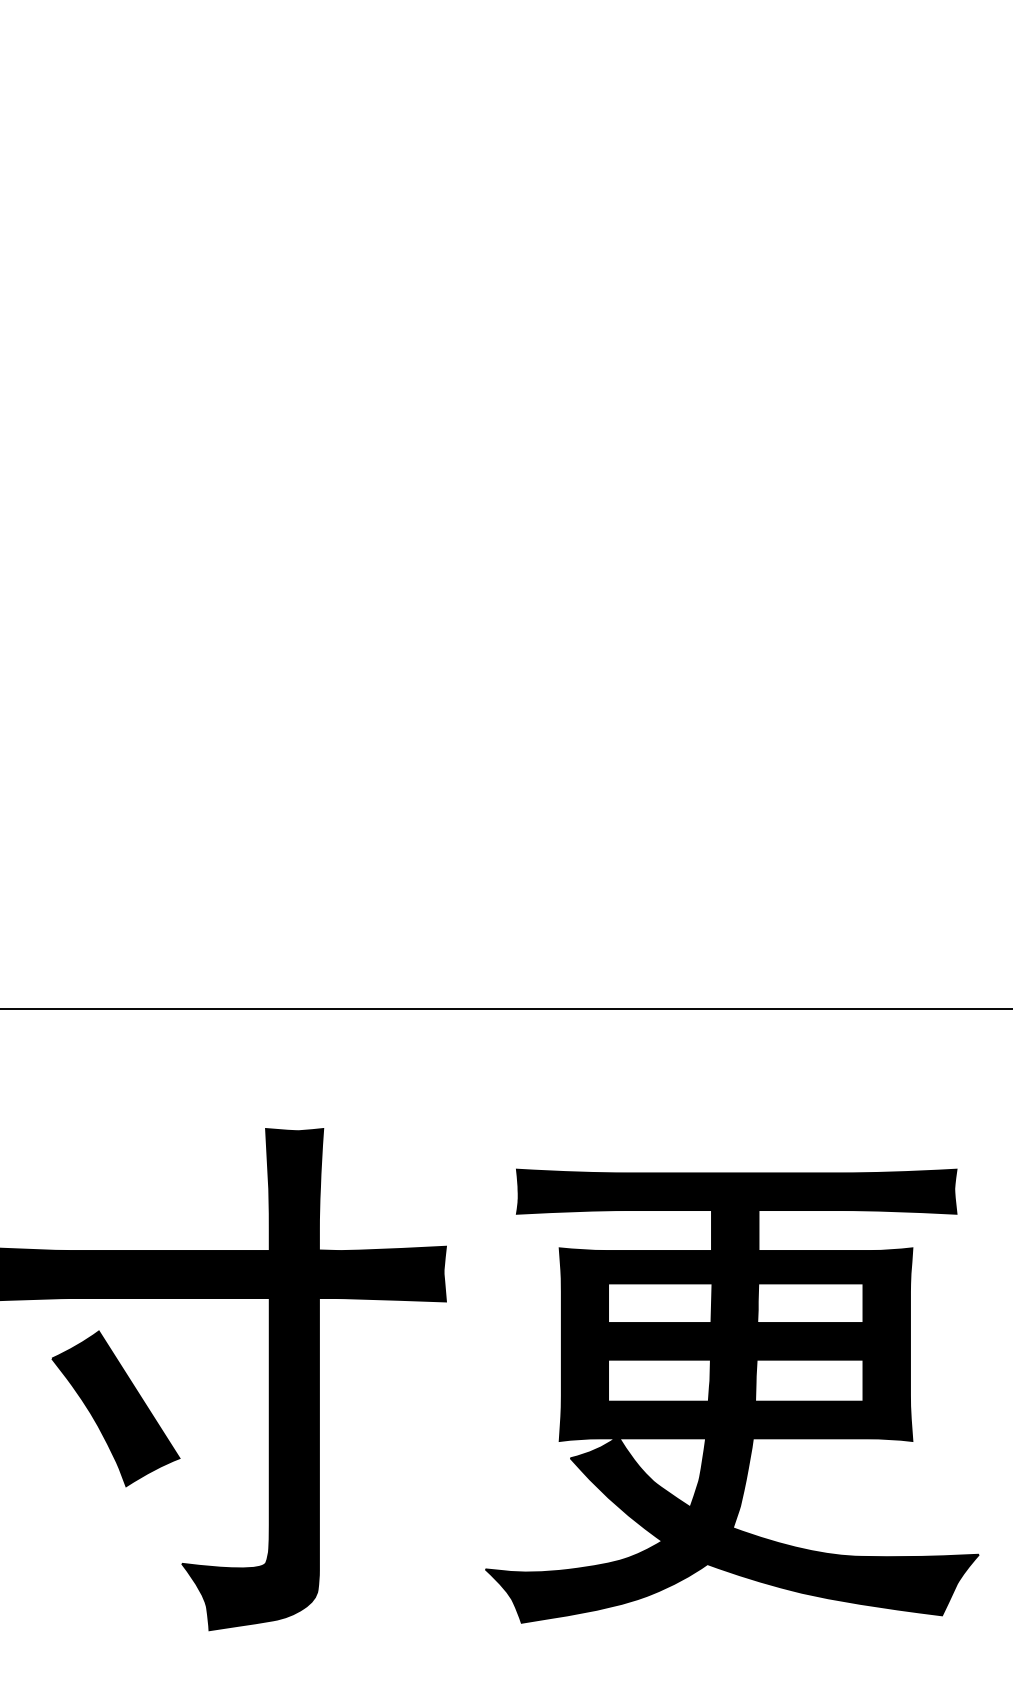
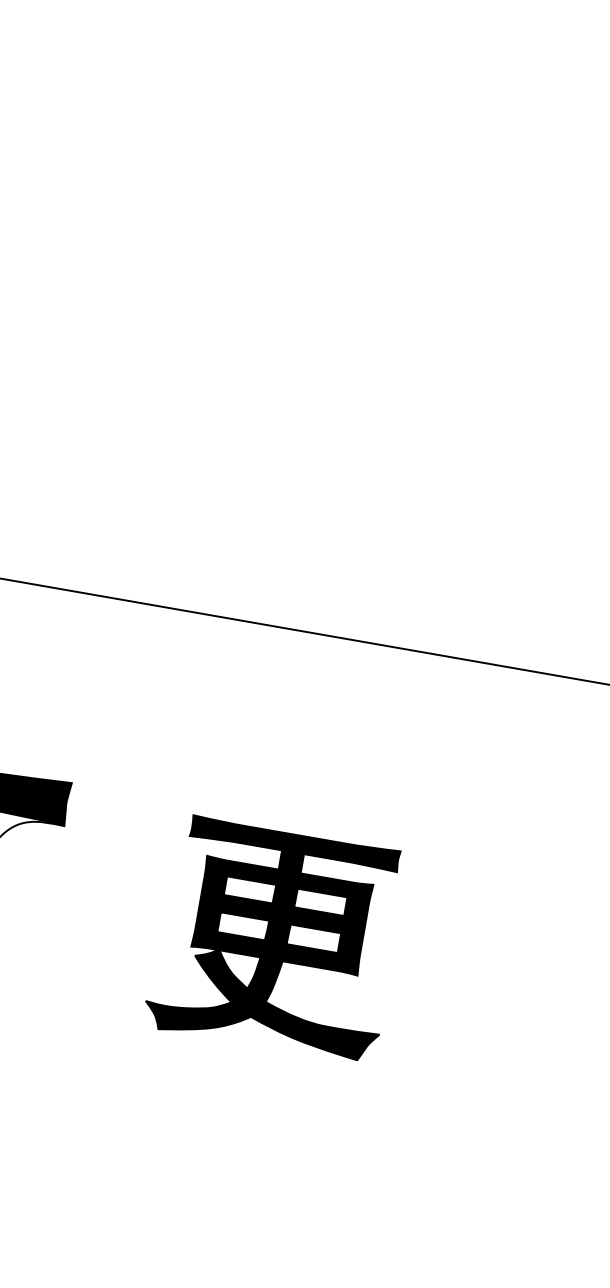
part: (732, 1395) -> (276, 939), size x0.6

